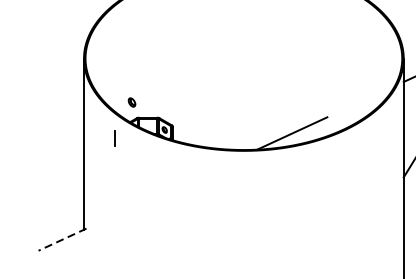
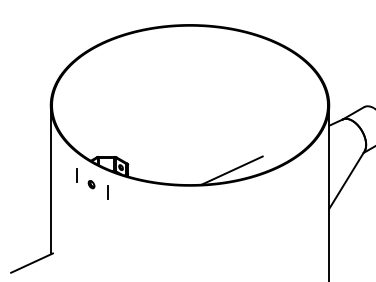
part: (131, 102) -> (91, 184), moved
line: (149, 158) -> (107, 192), added
line: (61, 240) -> (31, 263), dashed -> solid

